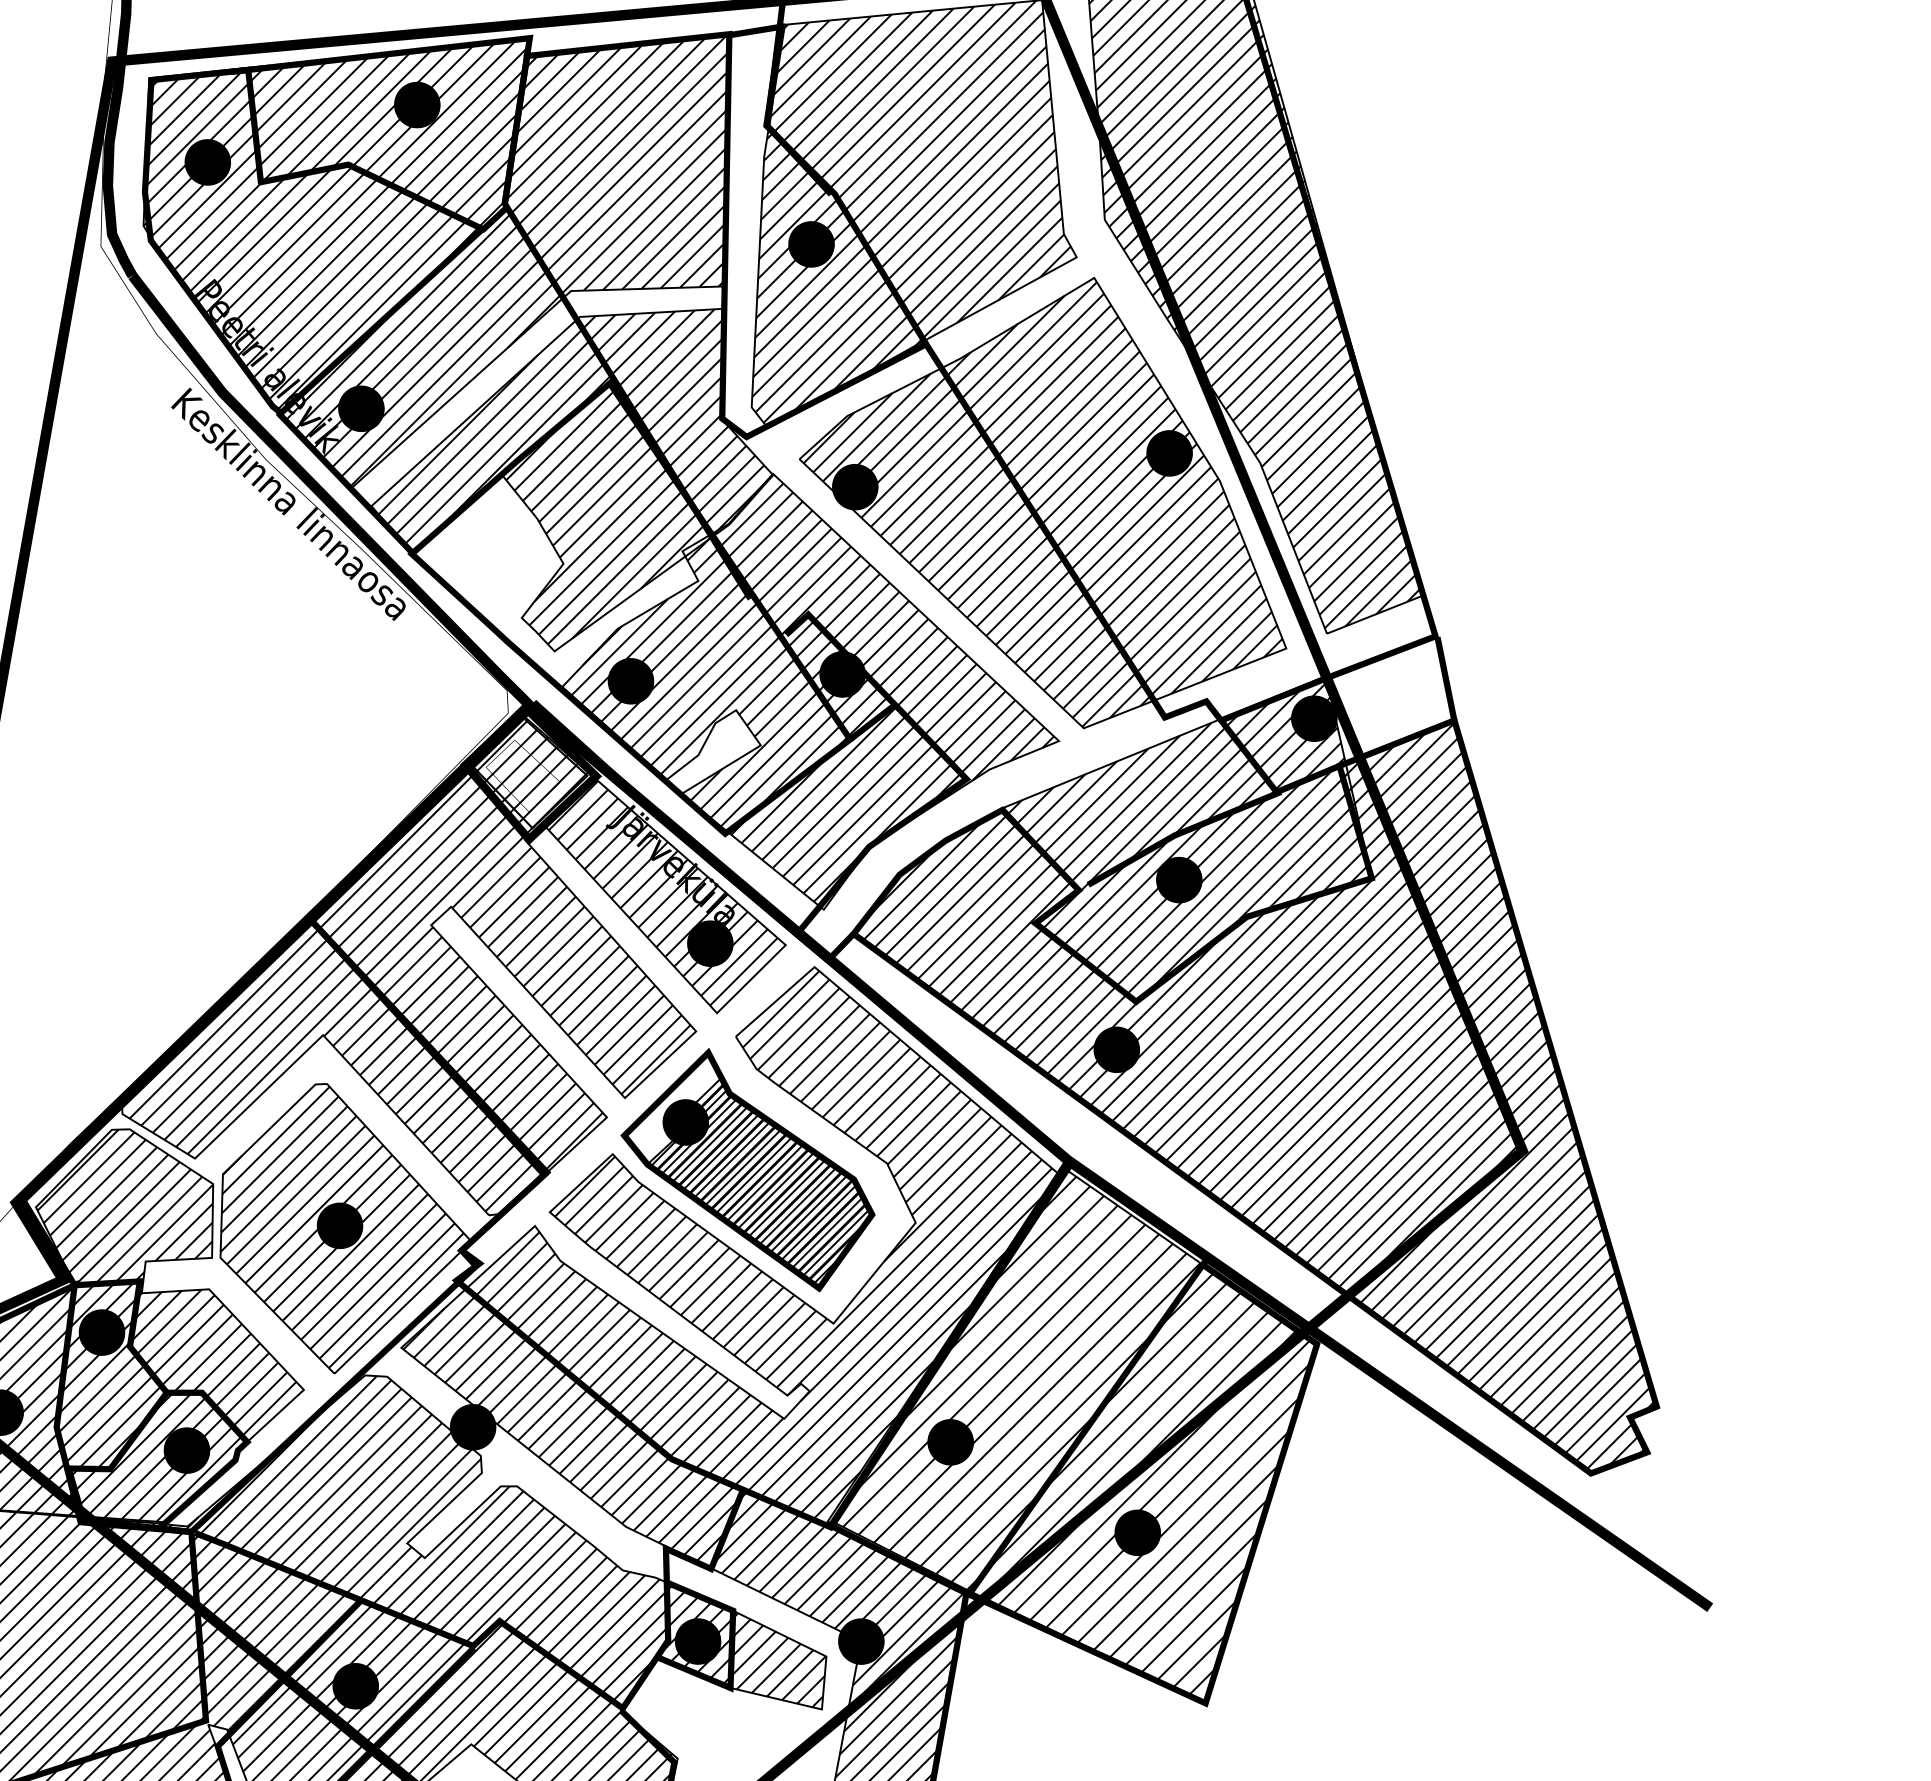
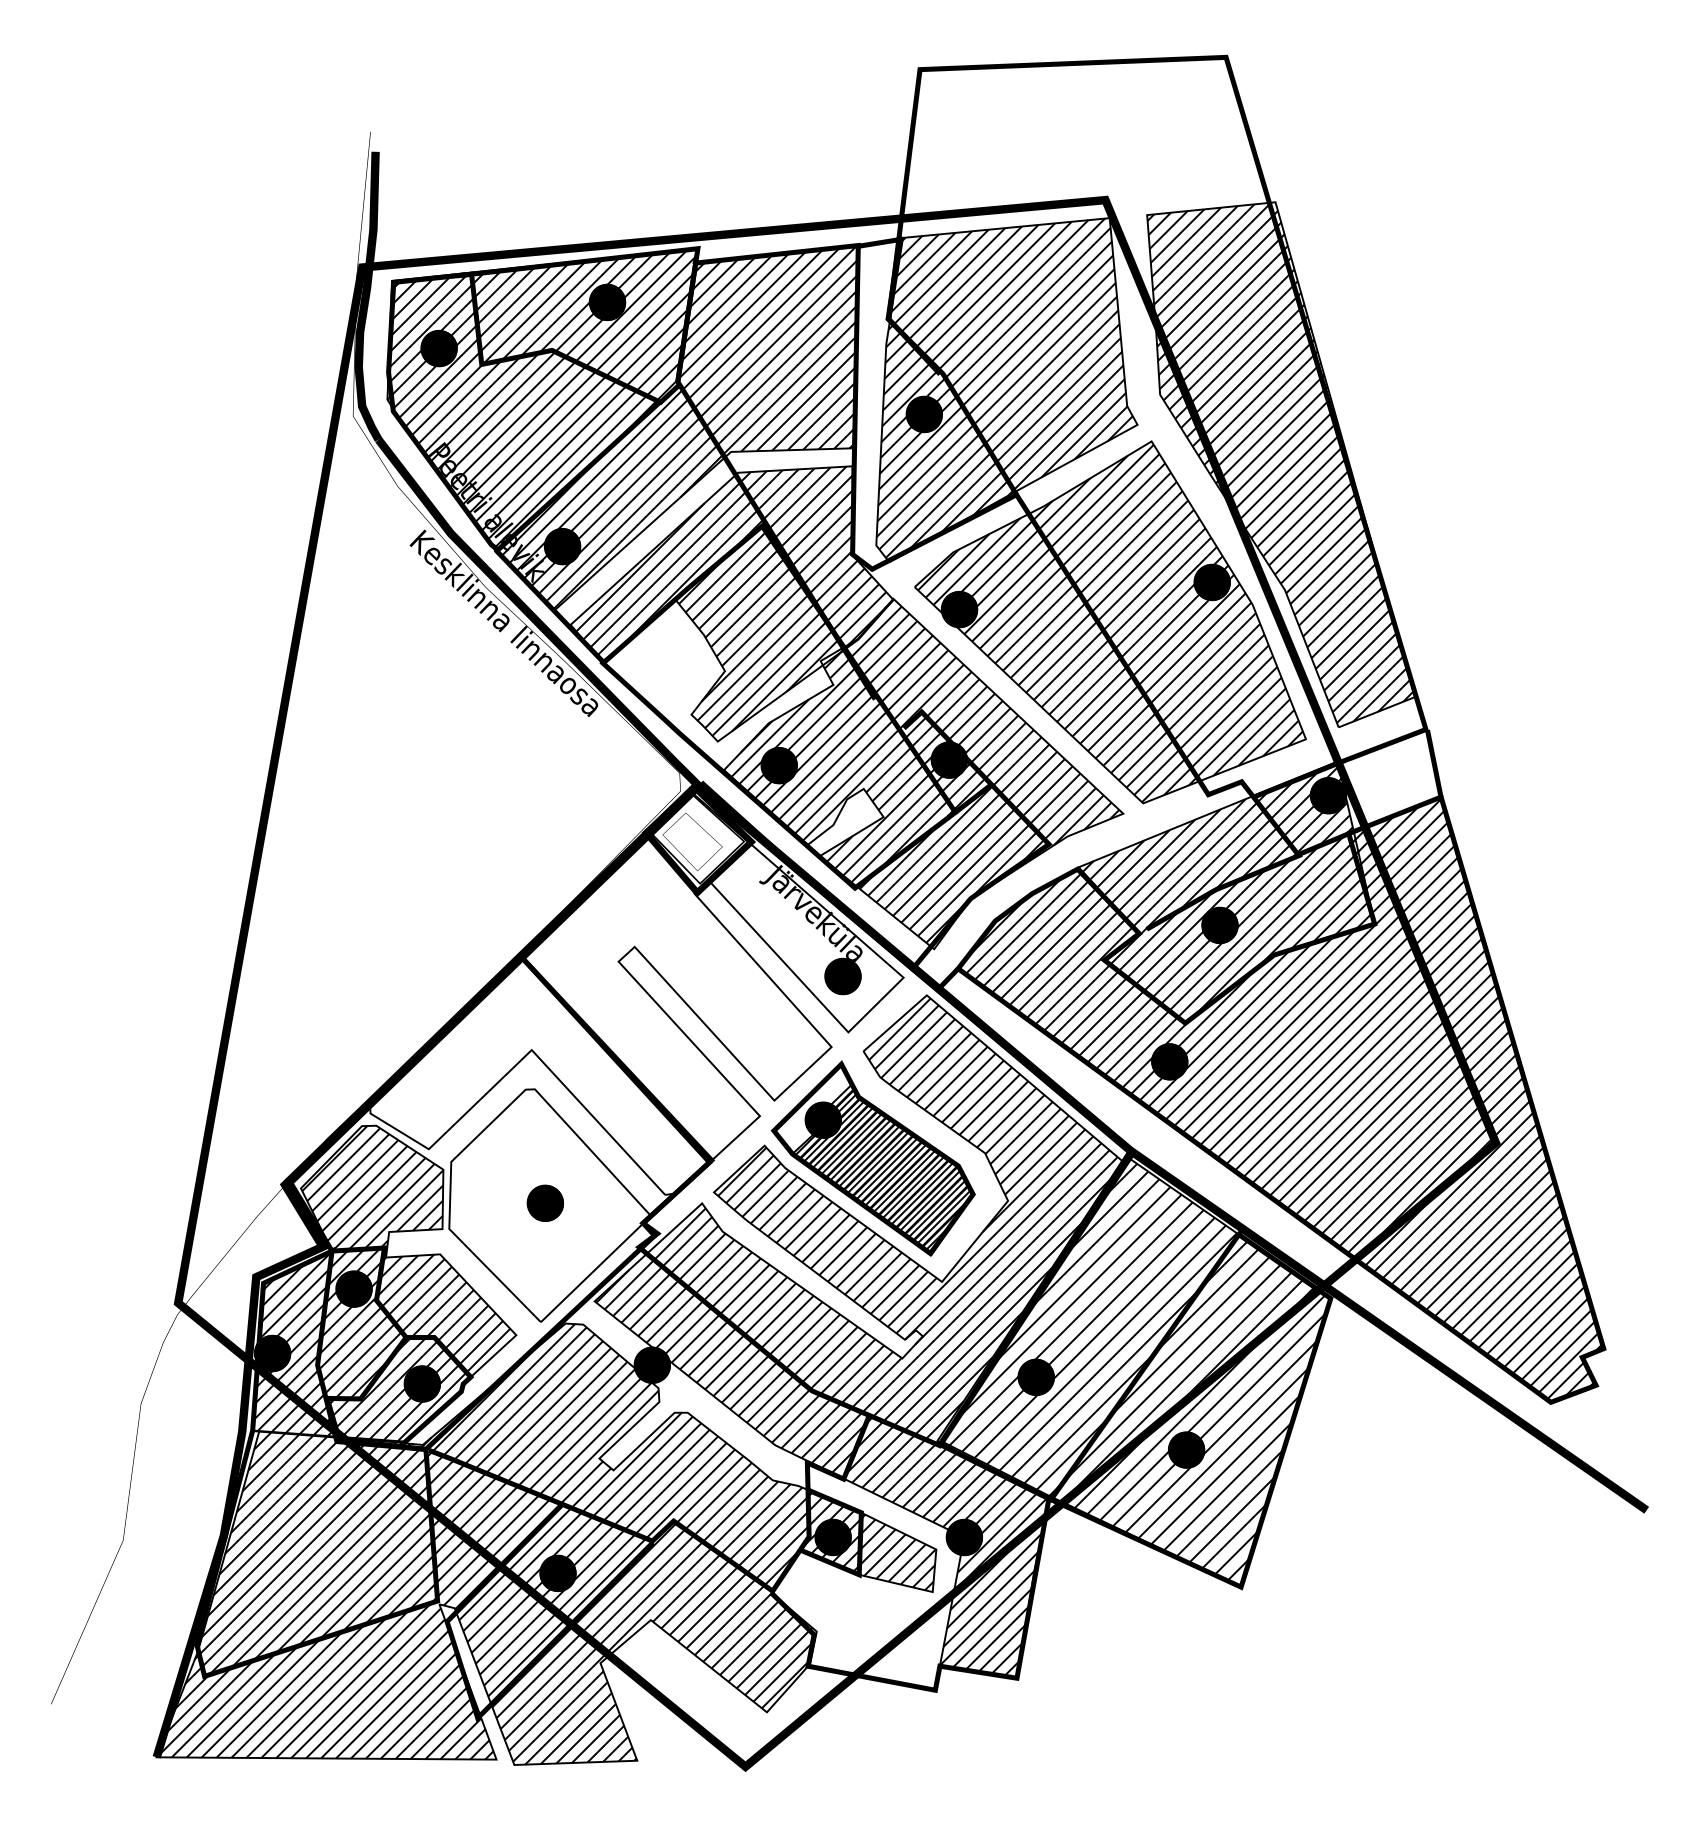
hatch: (449, 966) -> (633, 994), removed
hatch: (341, 1227) -> (546, 1204), removed

